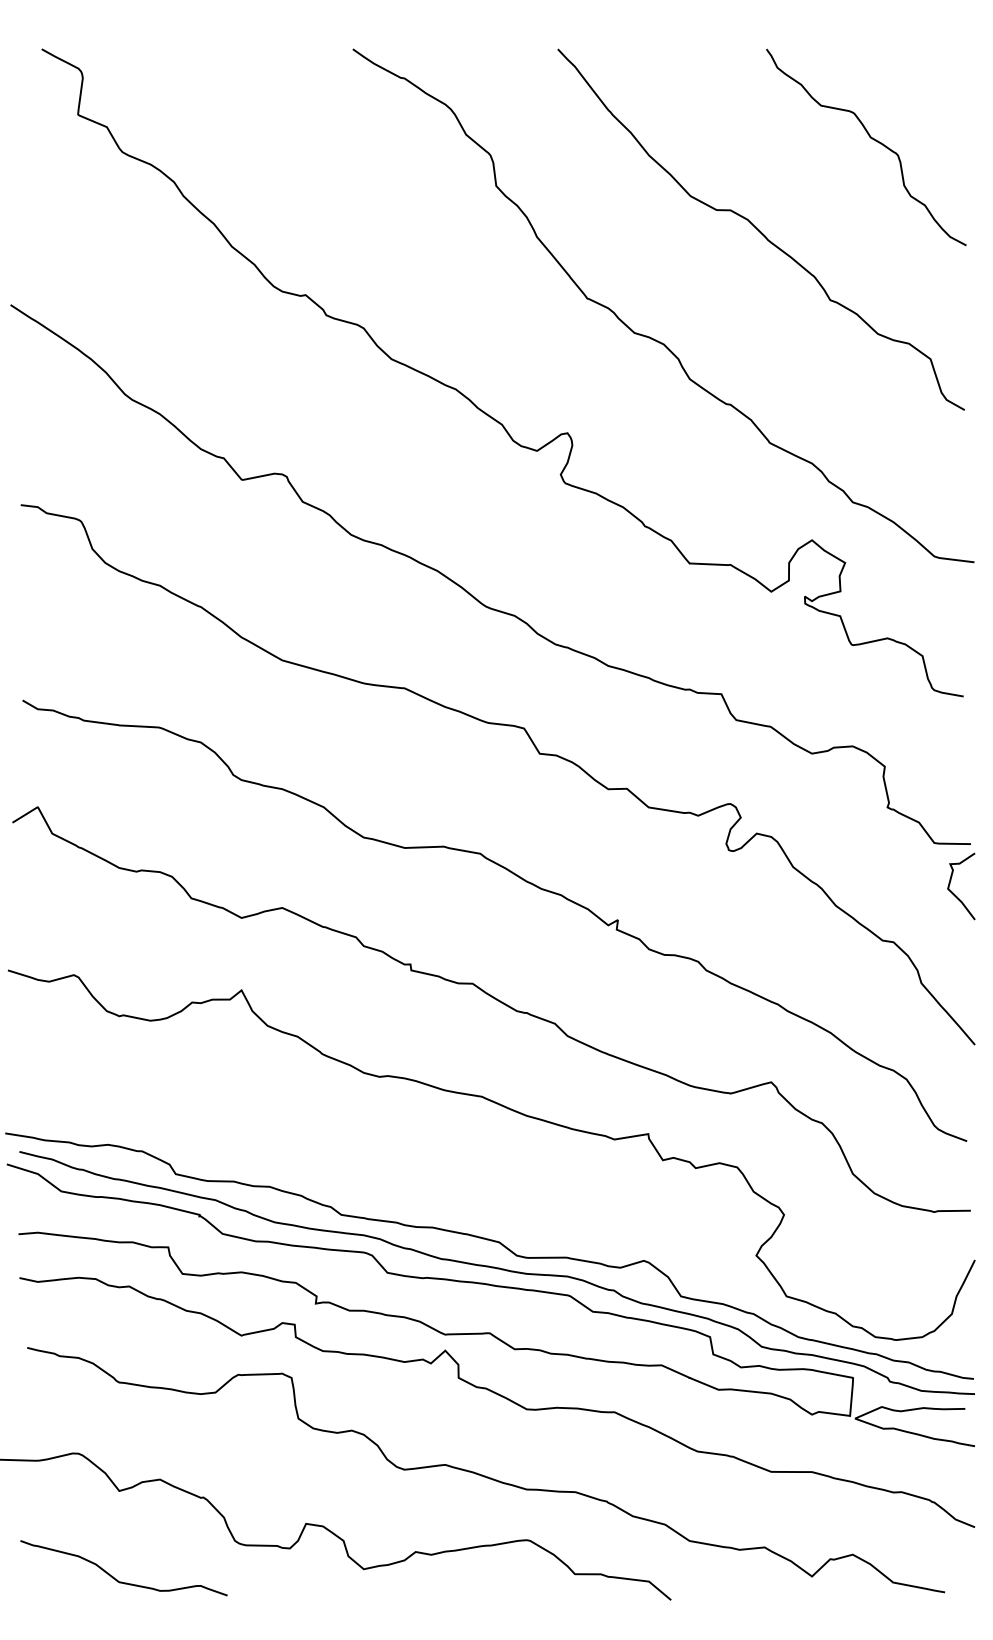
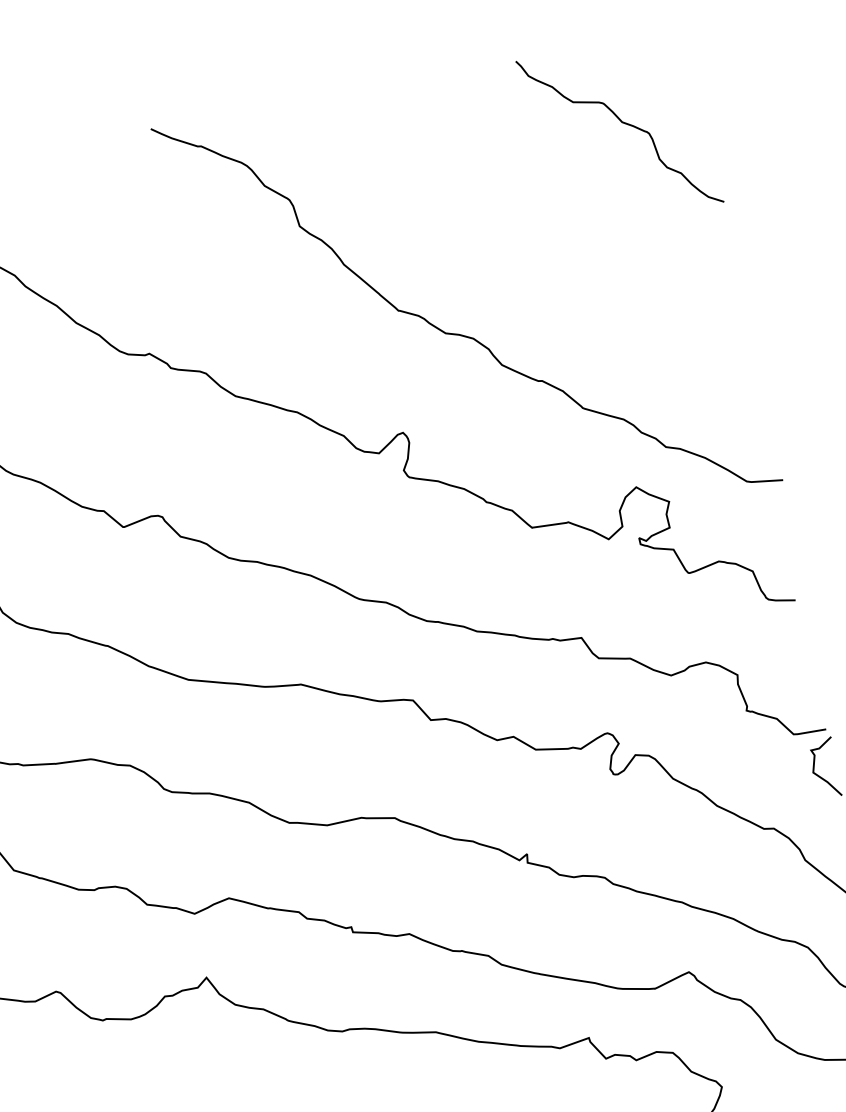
curve: (759, 229) -> (539, 221), removed

